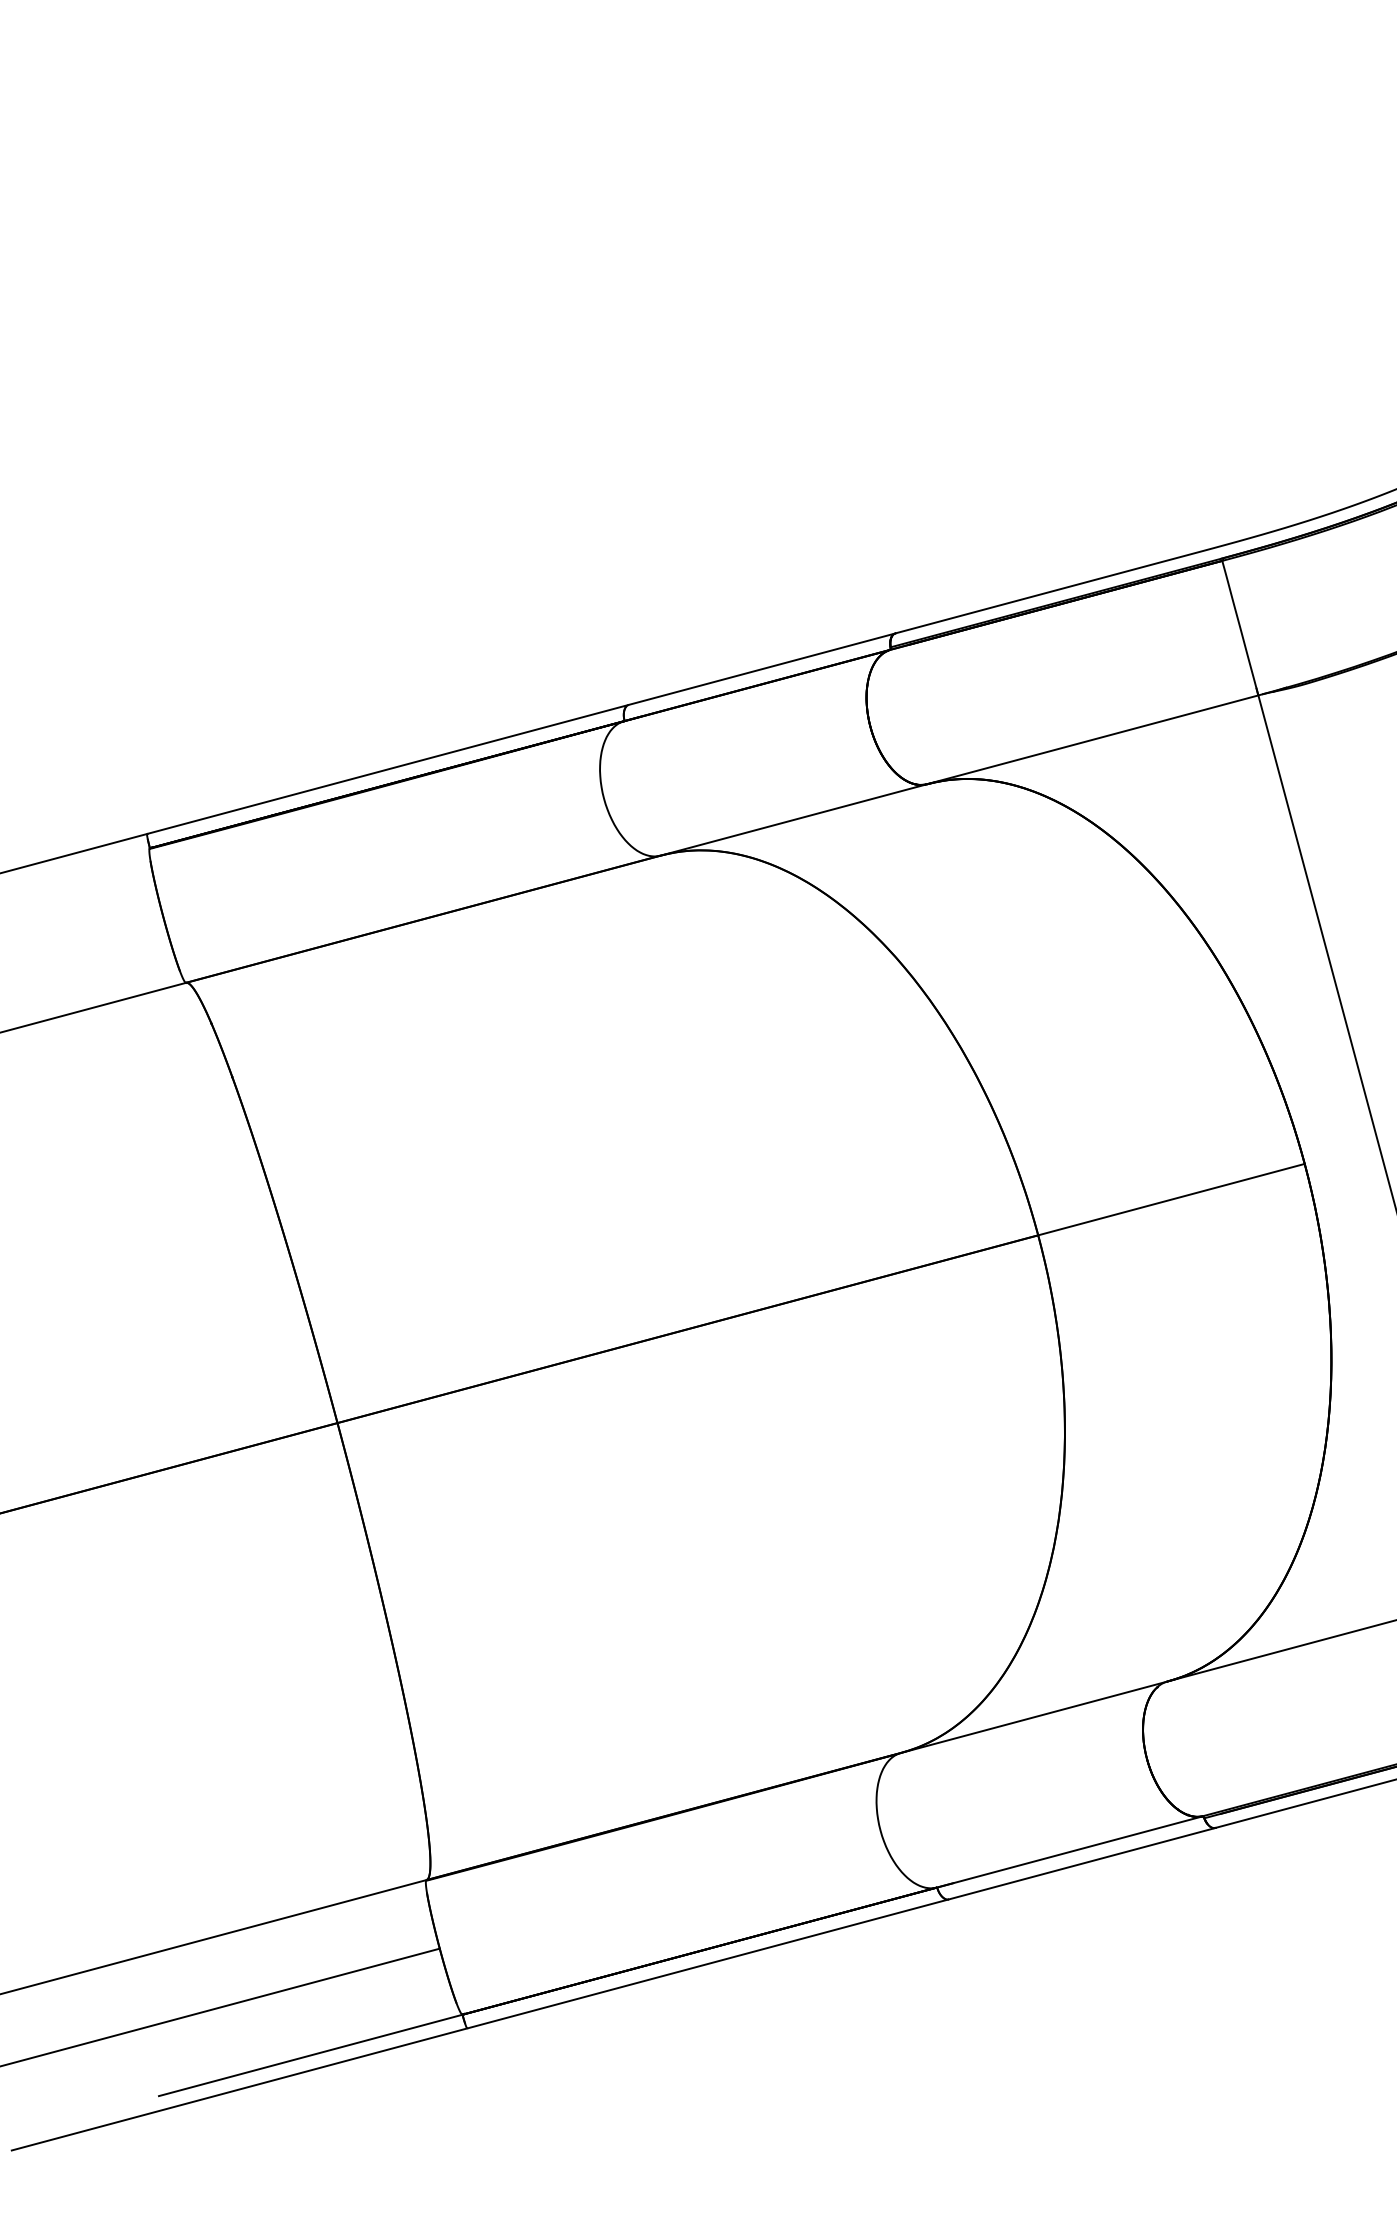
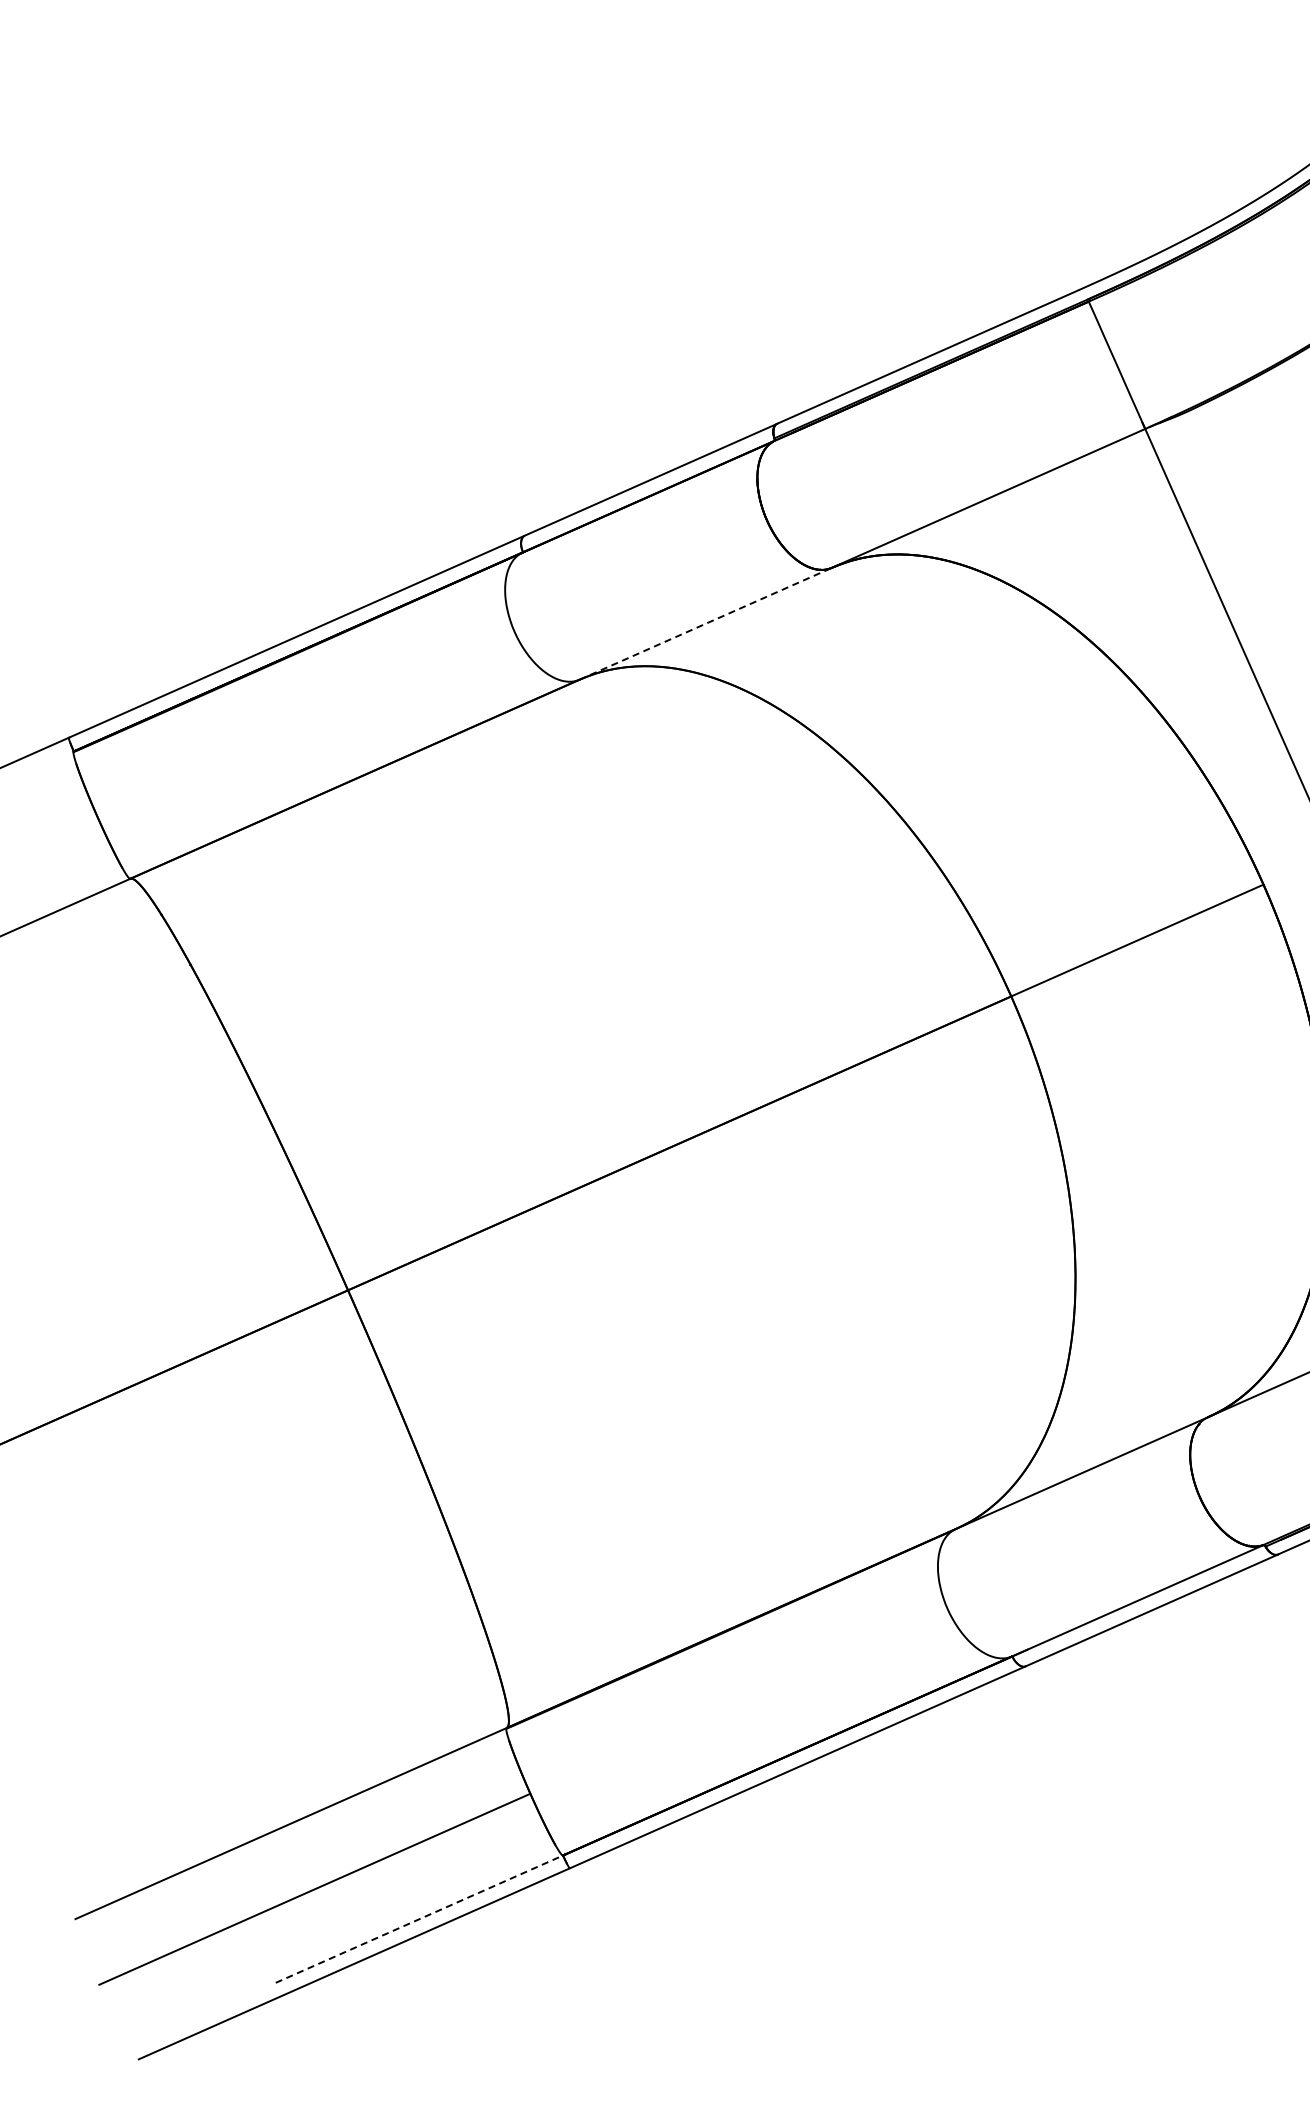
line: (792, 820) -> (704, 624), solid -> dashed
line: (311, 2055) -> (420, 1919), solid -> dashed

